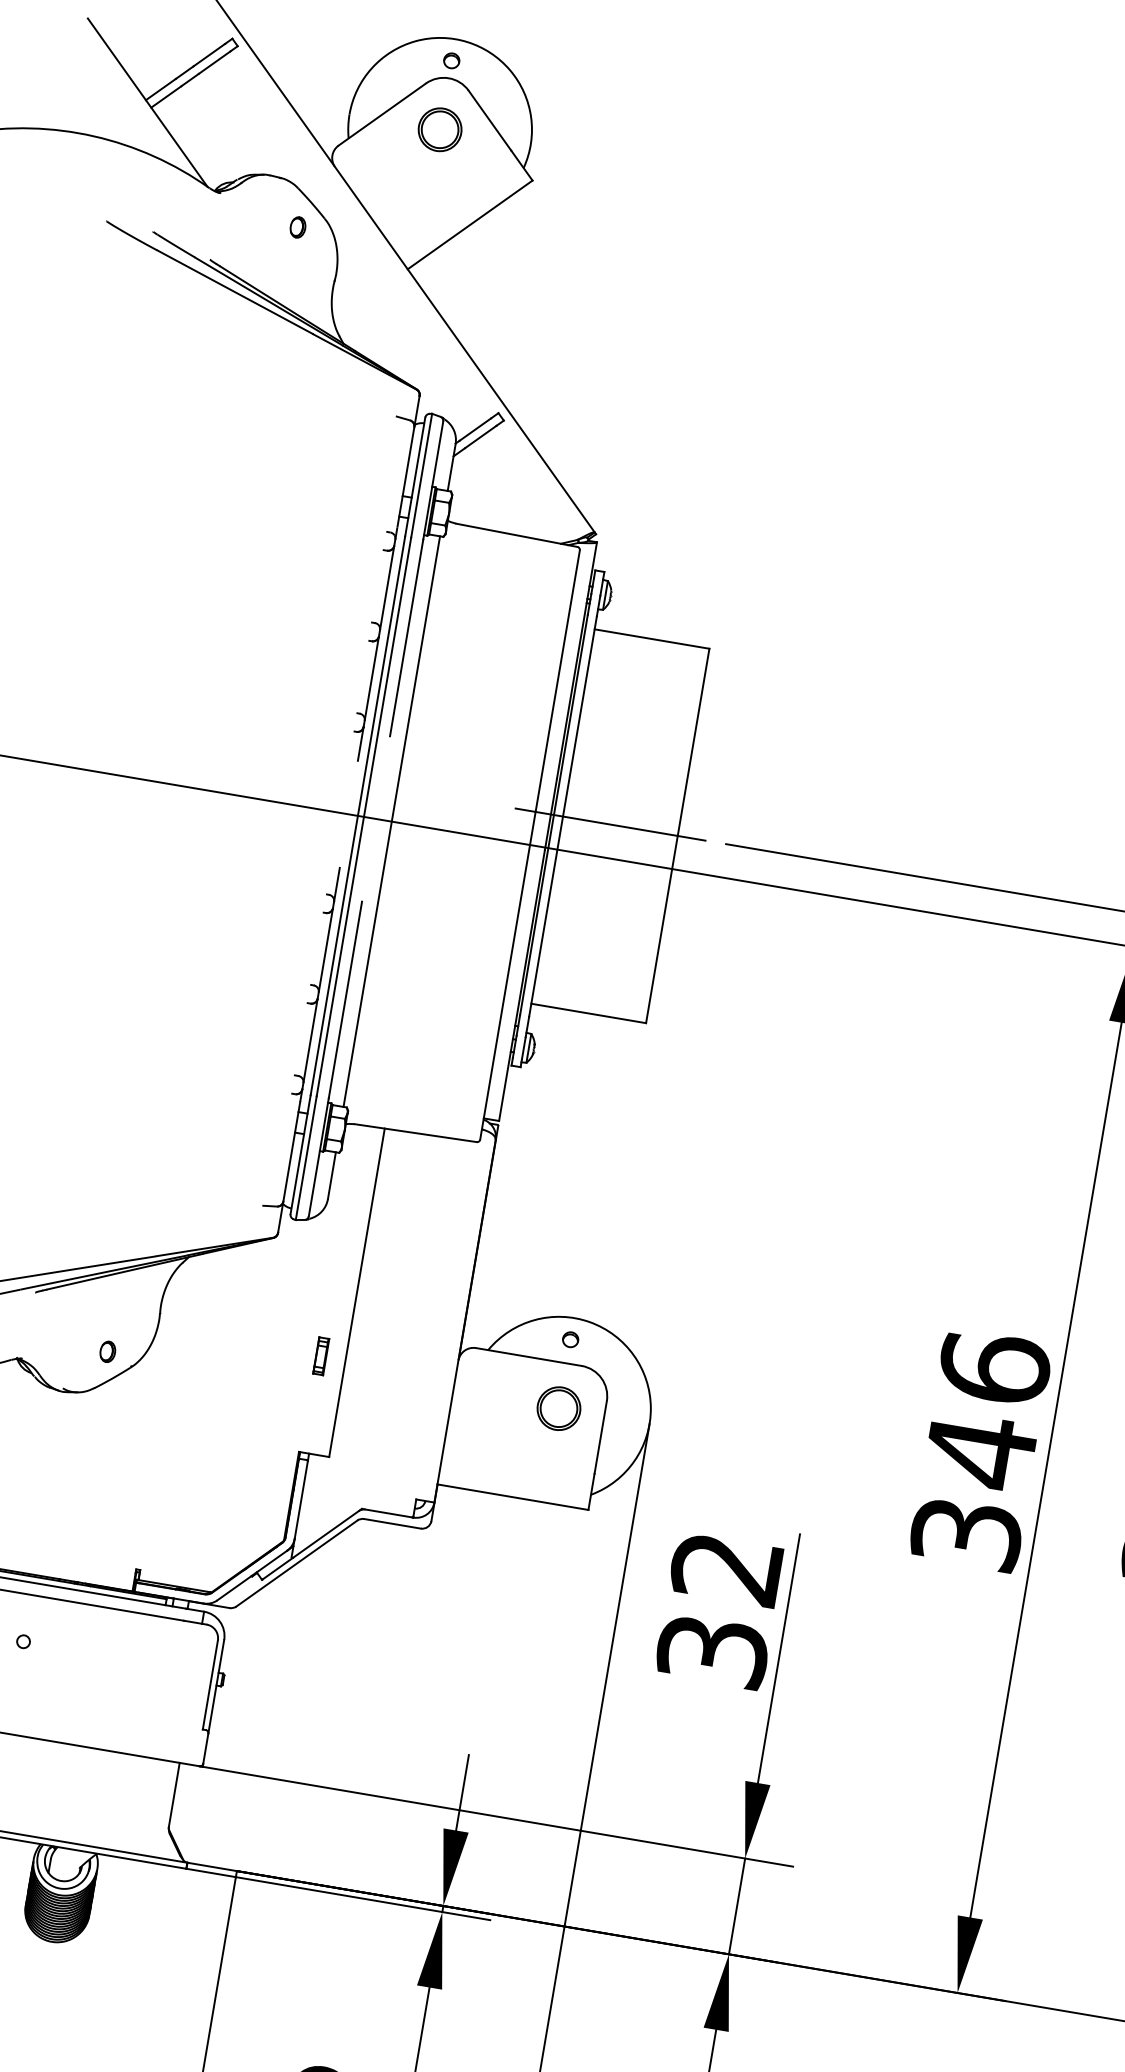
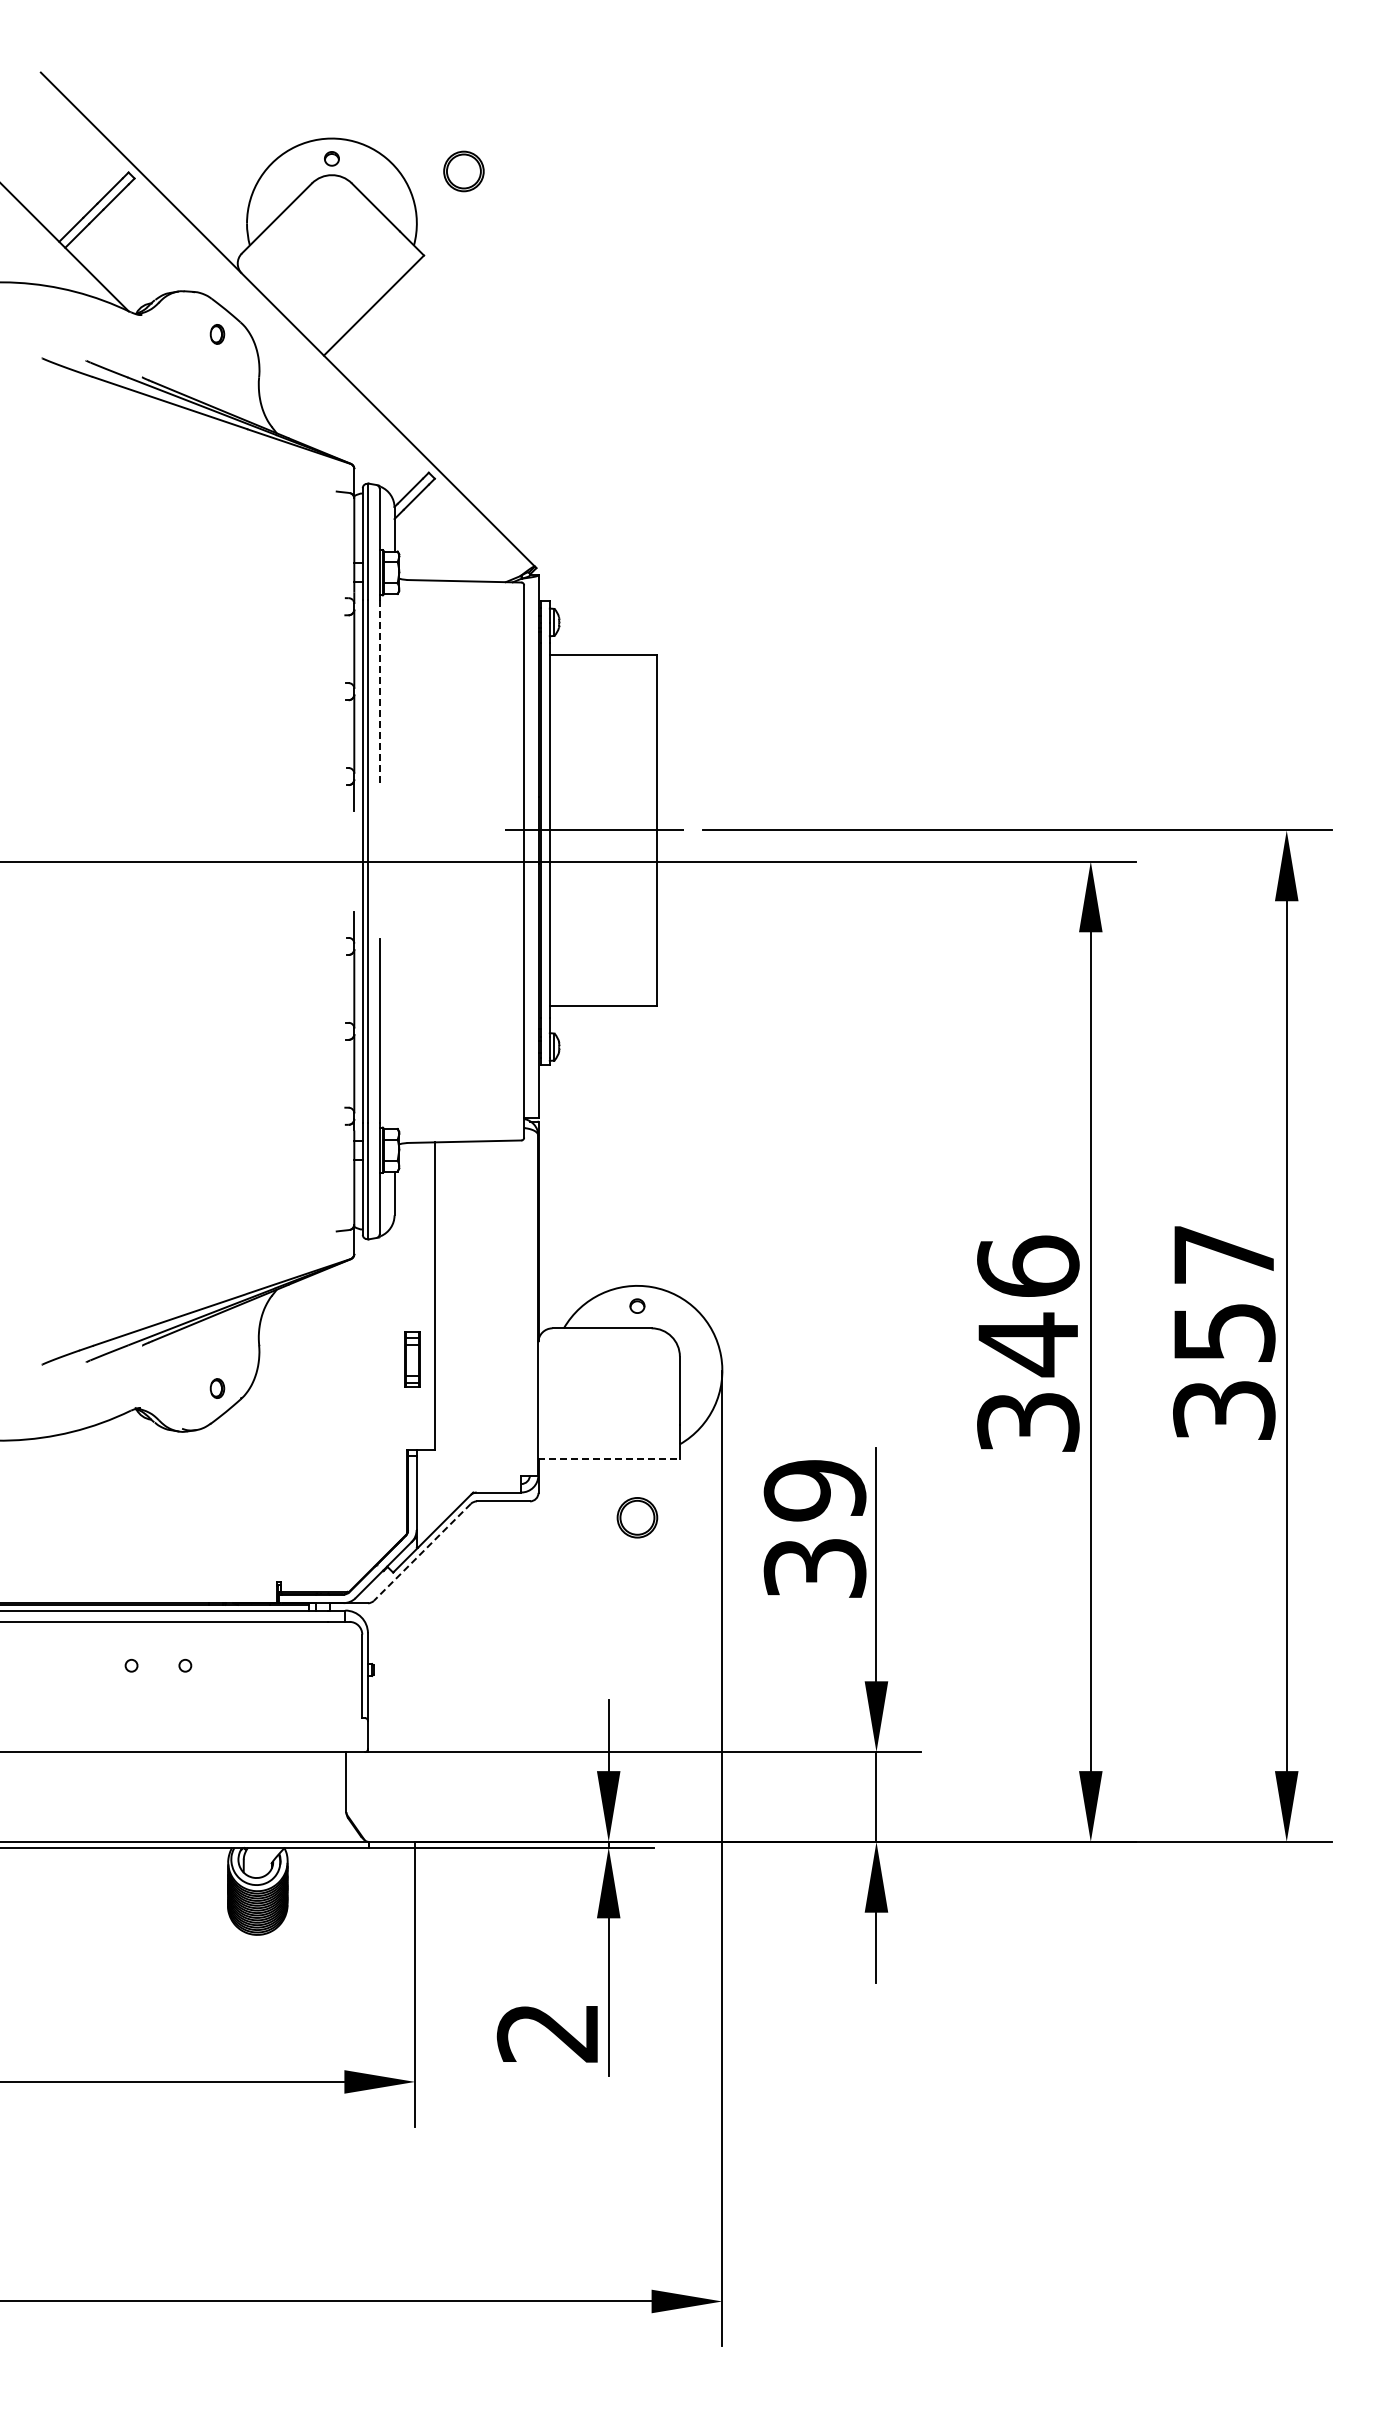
part: (439, 129) -> (463, 171), moved
line: (406, 638) -> (379, 692), solid -> dashed
line: (391, 821) -> (394, 861), removed
part: (321, 1356) -> (412, 1359), size x1.6
part: (559, 1408) -> (637, 1517), moved
line: (513, 1497) -> (609, 1458), solid -> dashed
line: (296, 1563) -> (422, 1552), solid -> dashed
text: (726, 1568) -> (814, 1490), 32 -> 39

